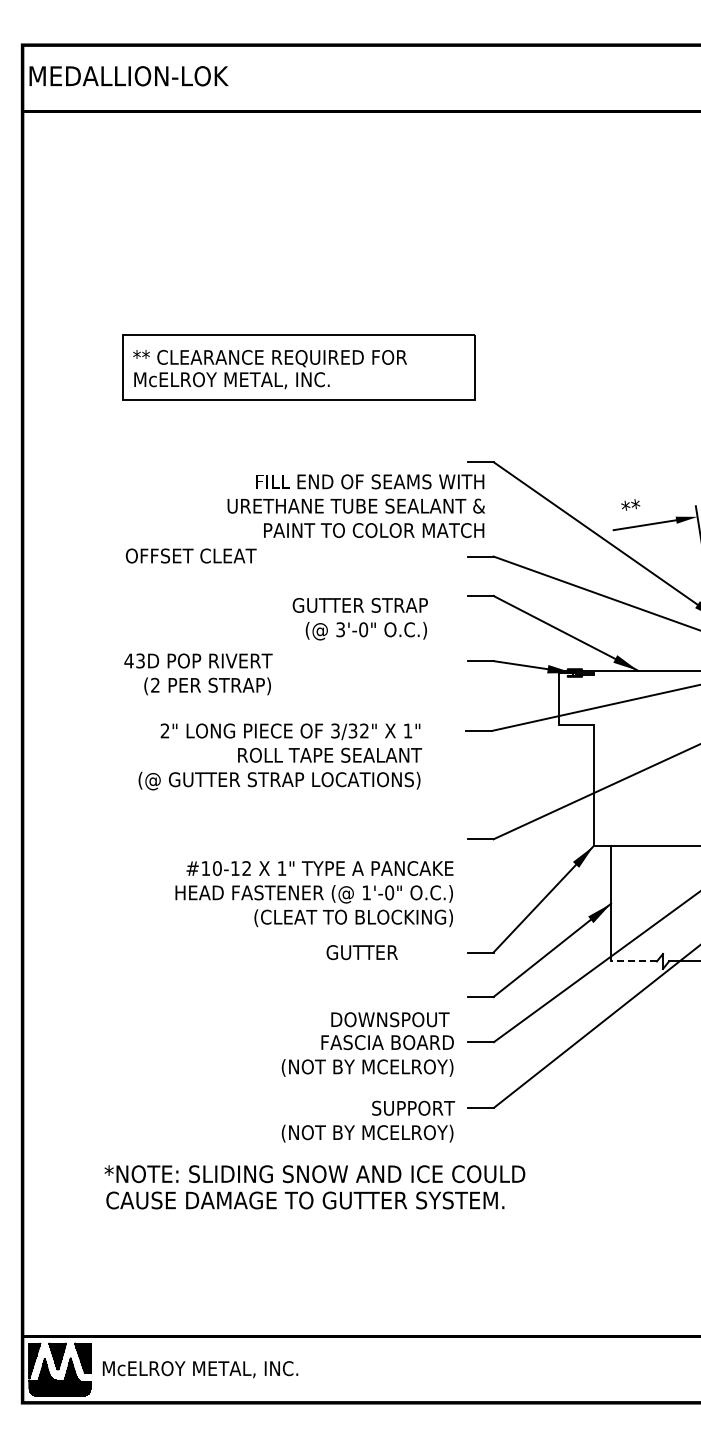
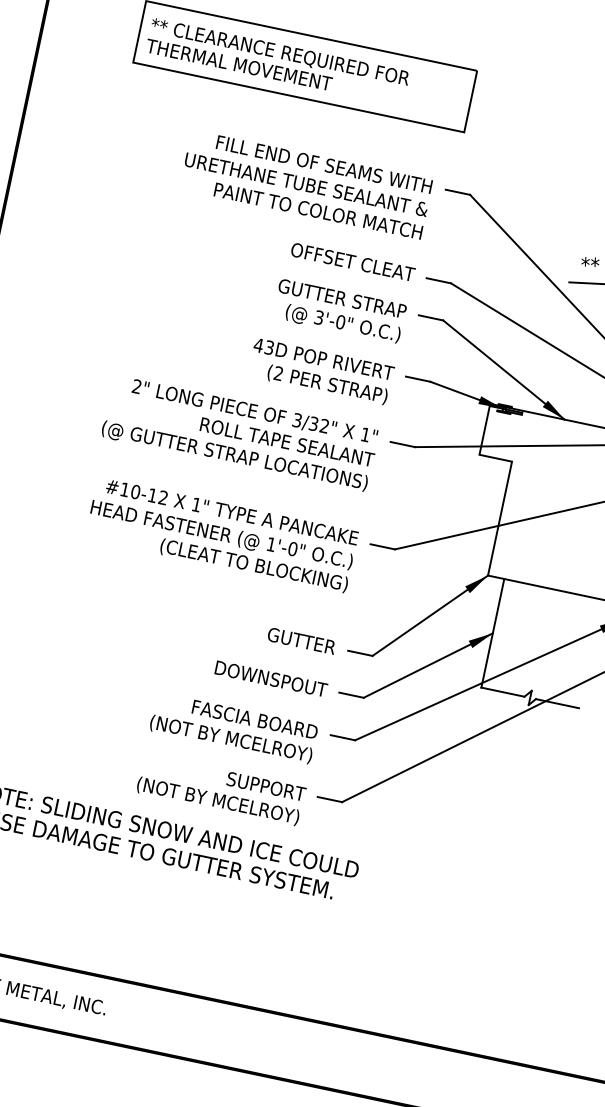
text: (230, 380) -> (238, 65), McELROY METAL, INC. -> THERMAL MOVEMENT
text: (356, 505) -> (306, 184), moved
text: (191, 555) -> (353, 261), moved
text: (359, 619) -> (338, 311), moved
text: (198, 674) -> (321, 371), moved
text: (280, 756) -> (240, 433), moved
text: (314, 894) -> (221, 535), moved
text: (361, 952) -> (301, 640), moved
line: (634, 961) -> (503, 692), dashed -> solid
text: (390, 1019) -> (271, 678), moved

